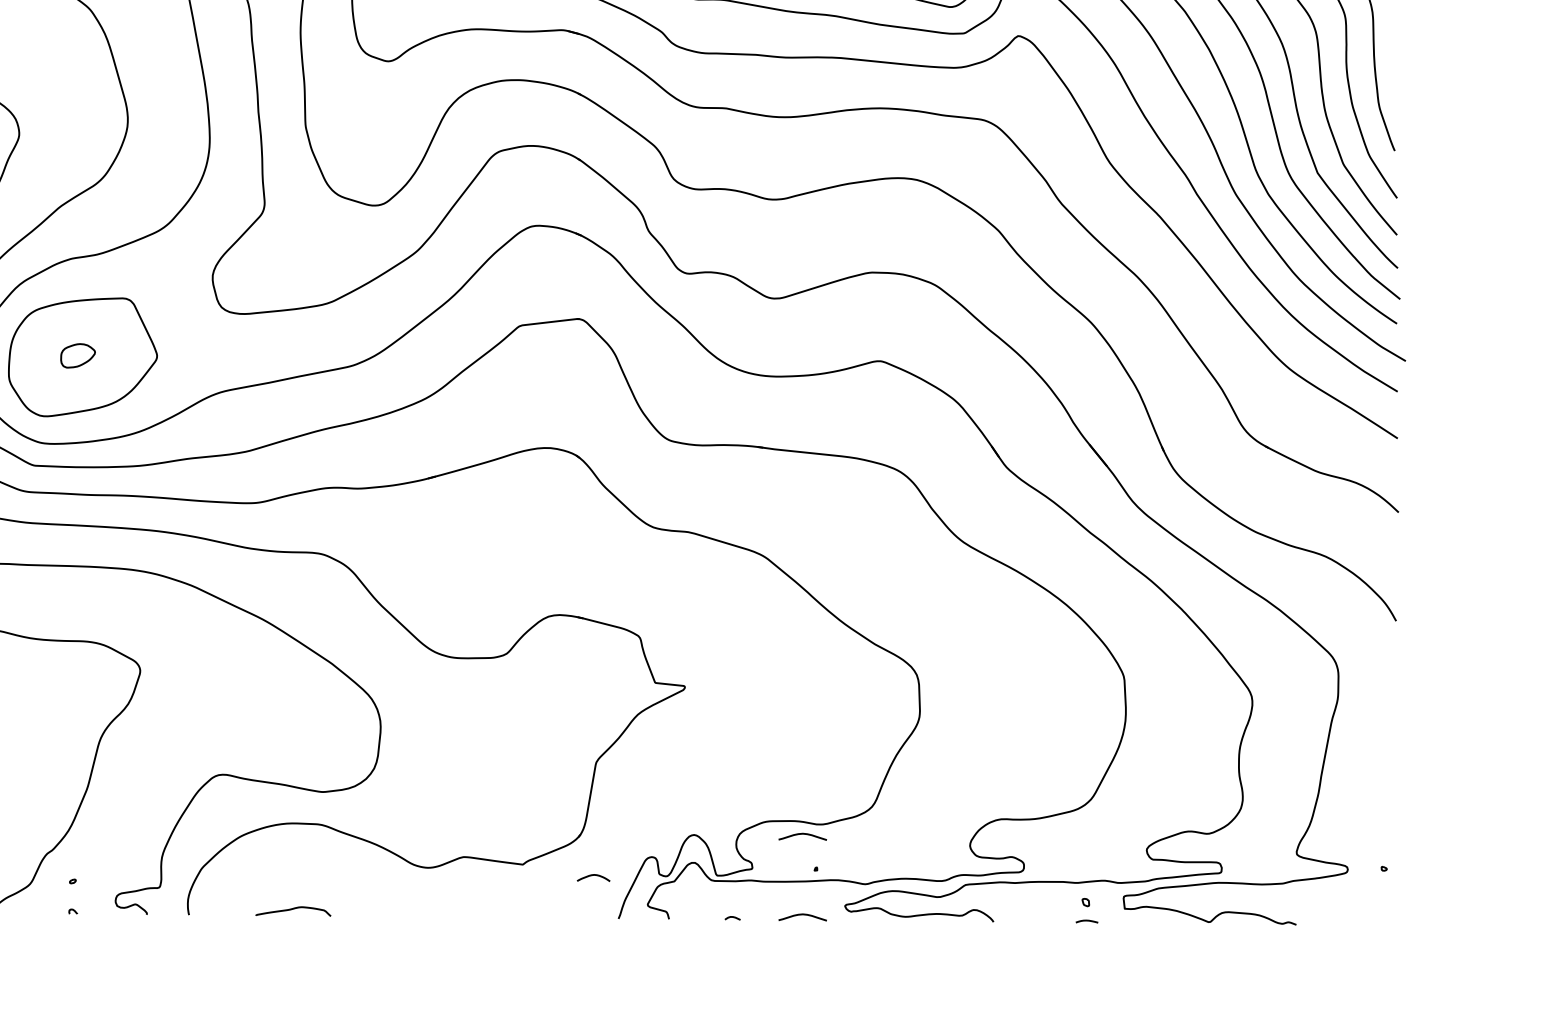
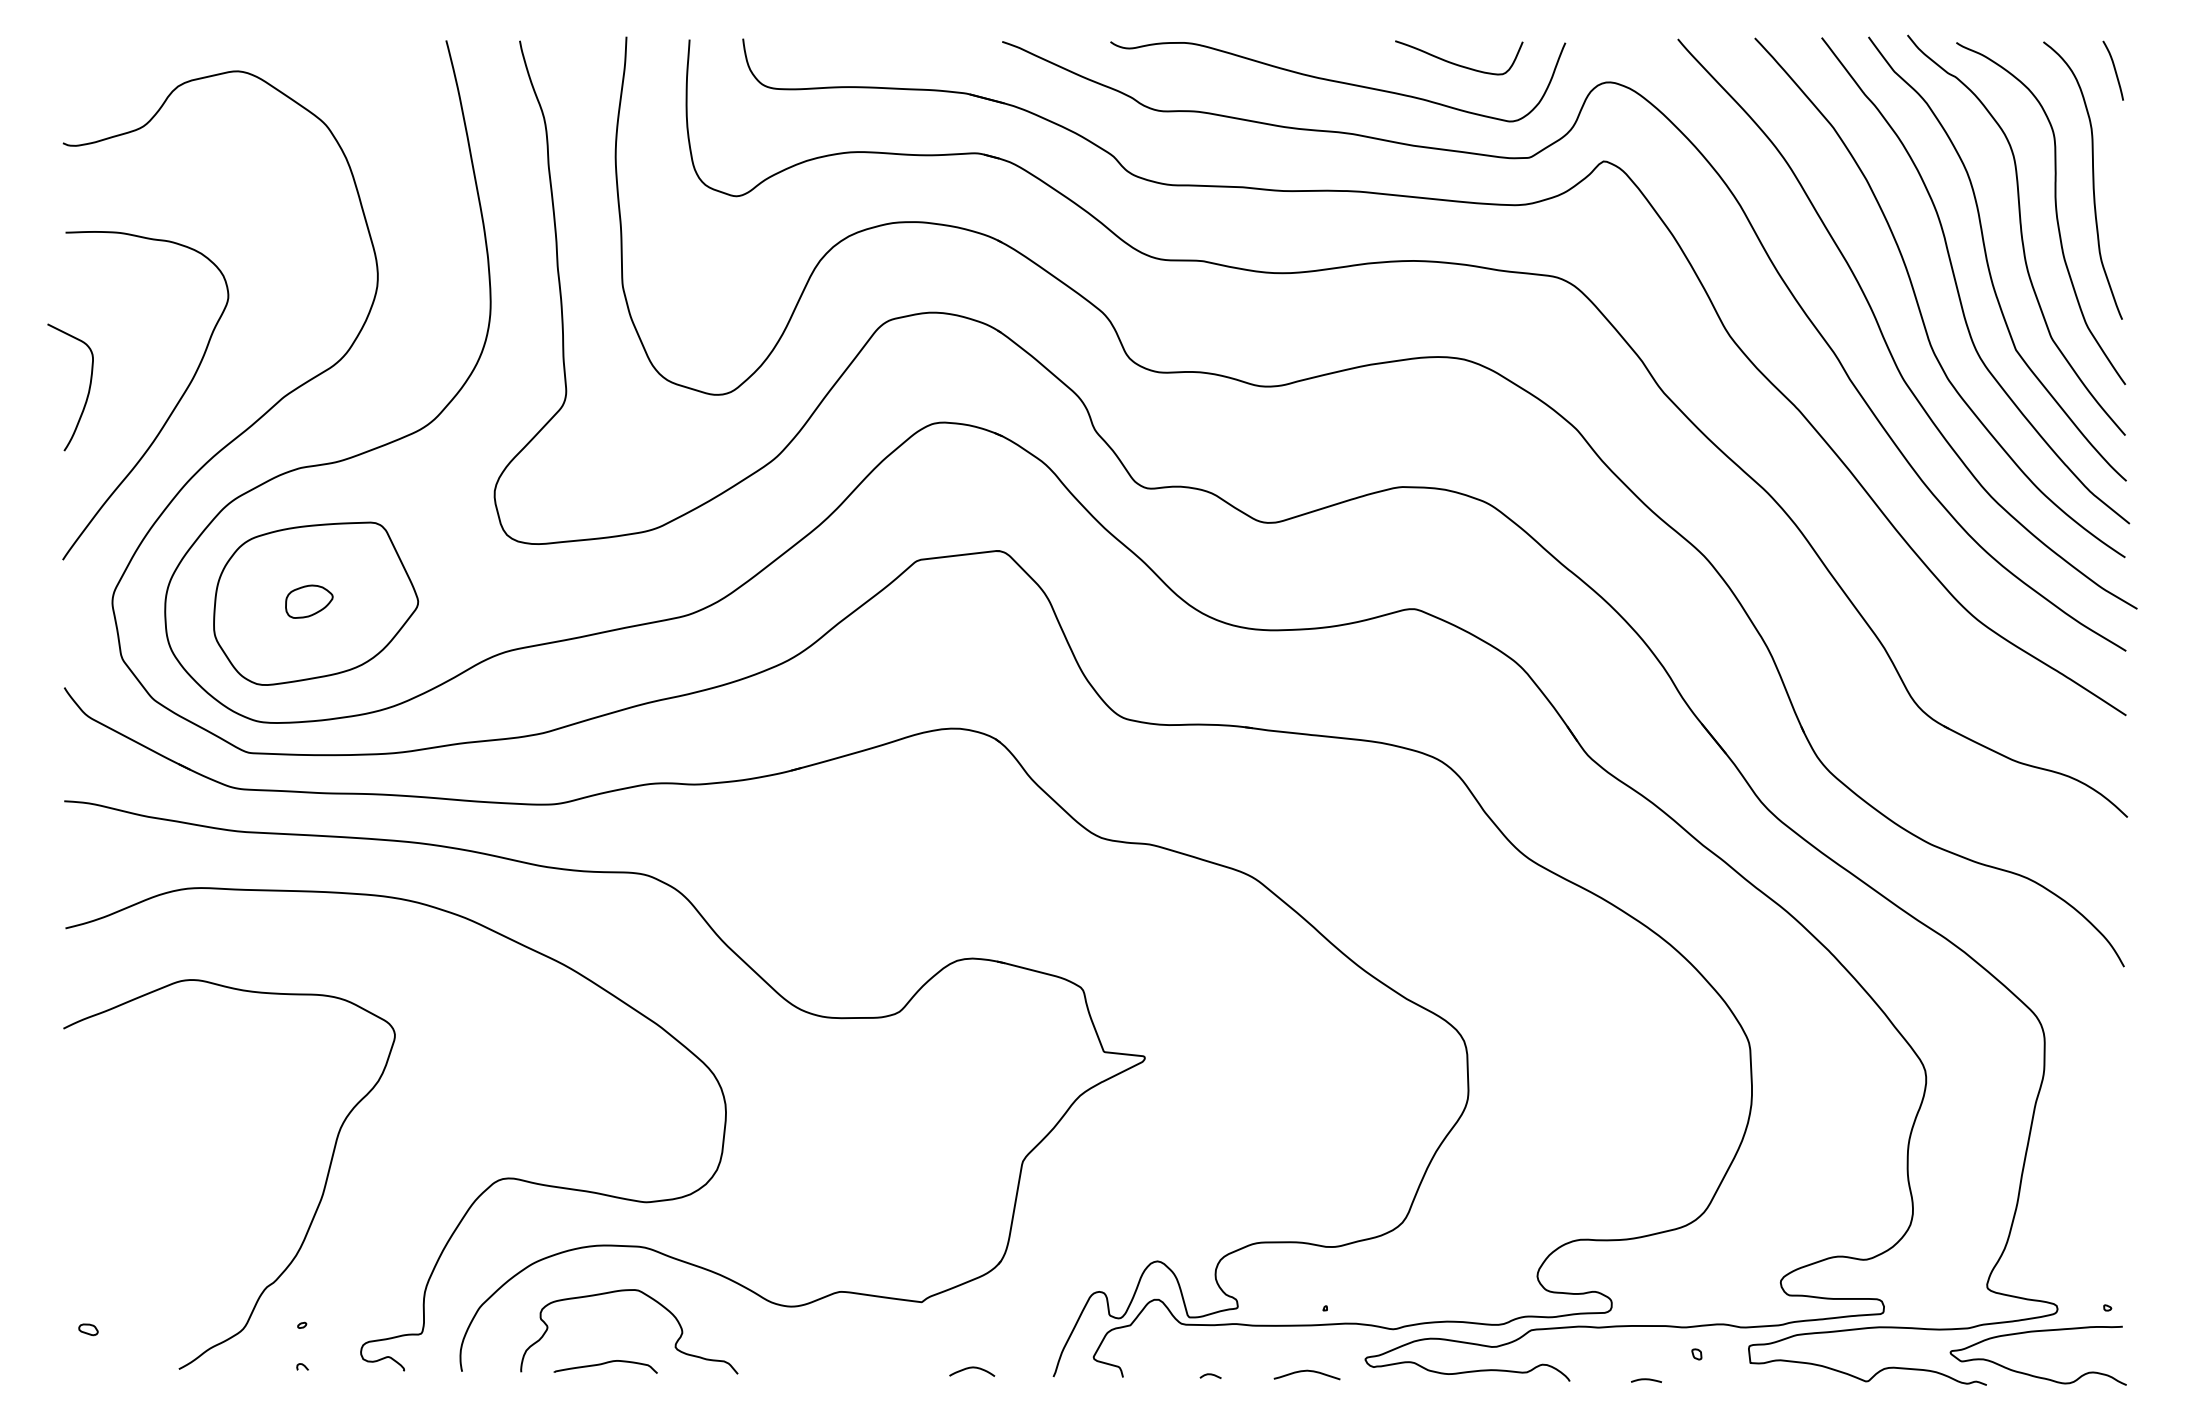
curve: (802, 834) -> (1306, 1260), removed
curve: (326, 862) -> (651, 1299), added
curve: (593, 875) -> (972, 1368), moved
curve: (1328, 917) -> (2031, 1374), added
curve: (1087, 921) -> (1646, 1380), moved

